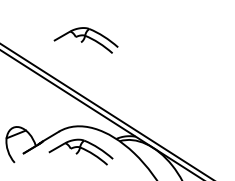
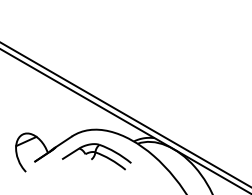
part: (86, 39) -> (96, 36), removed

